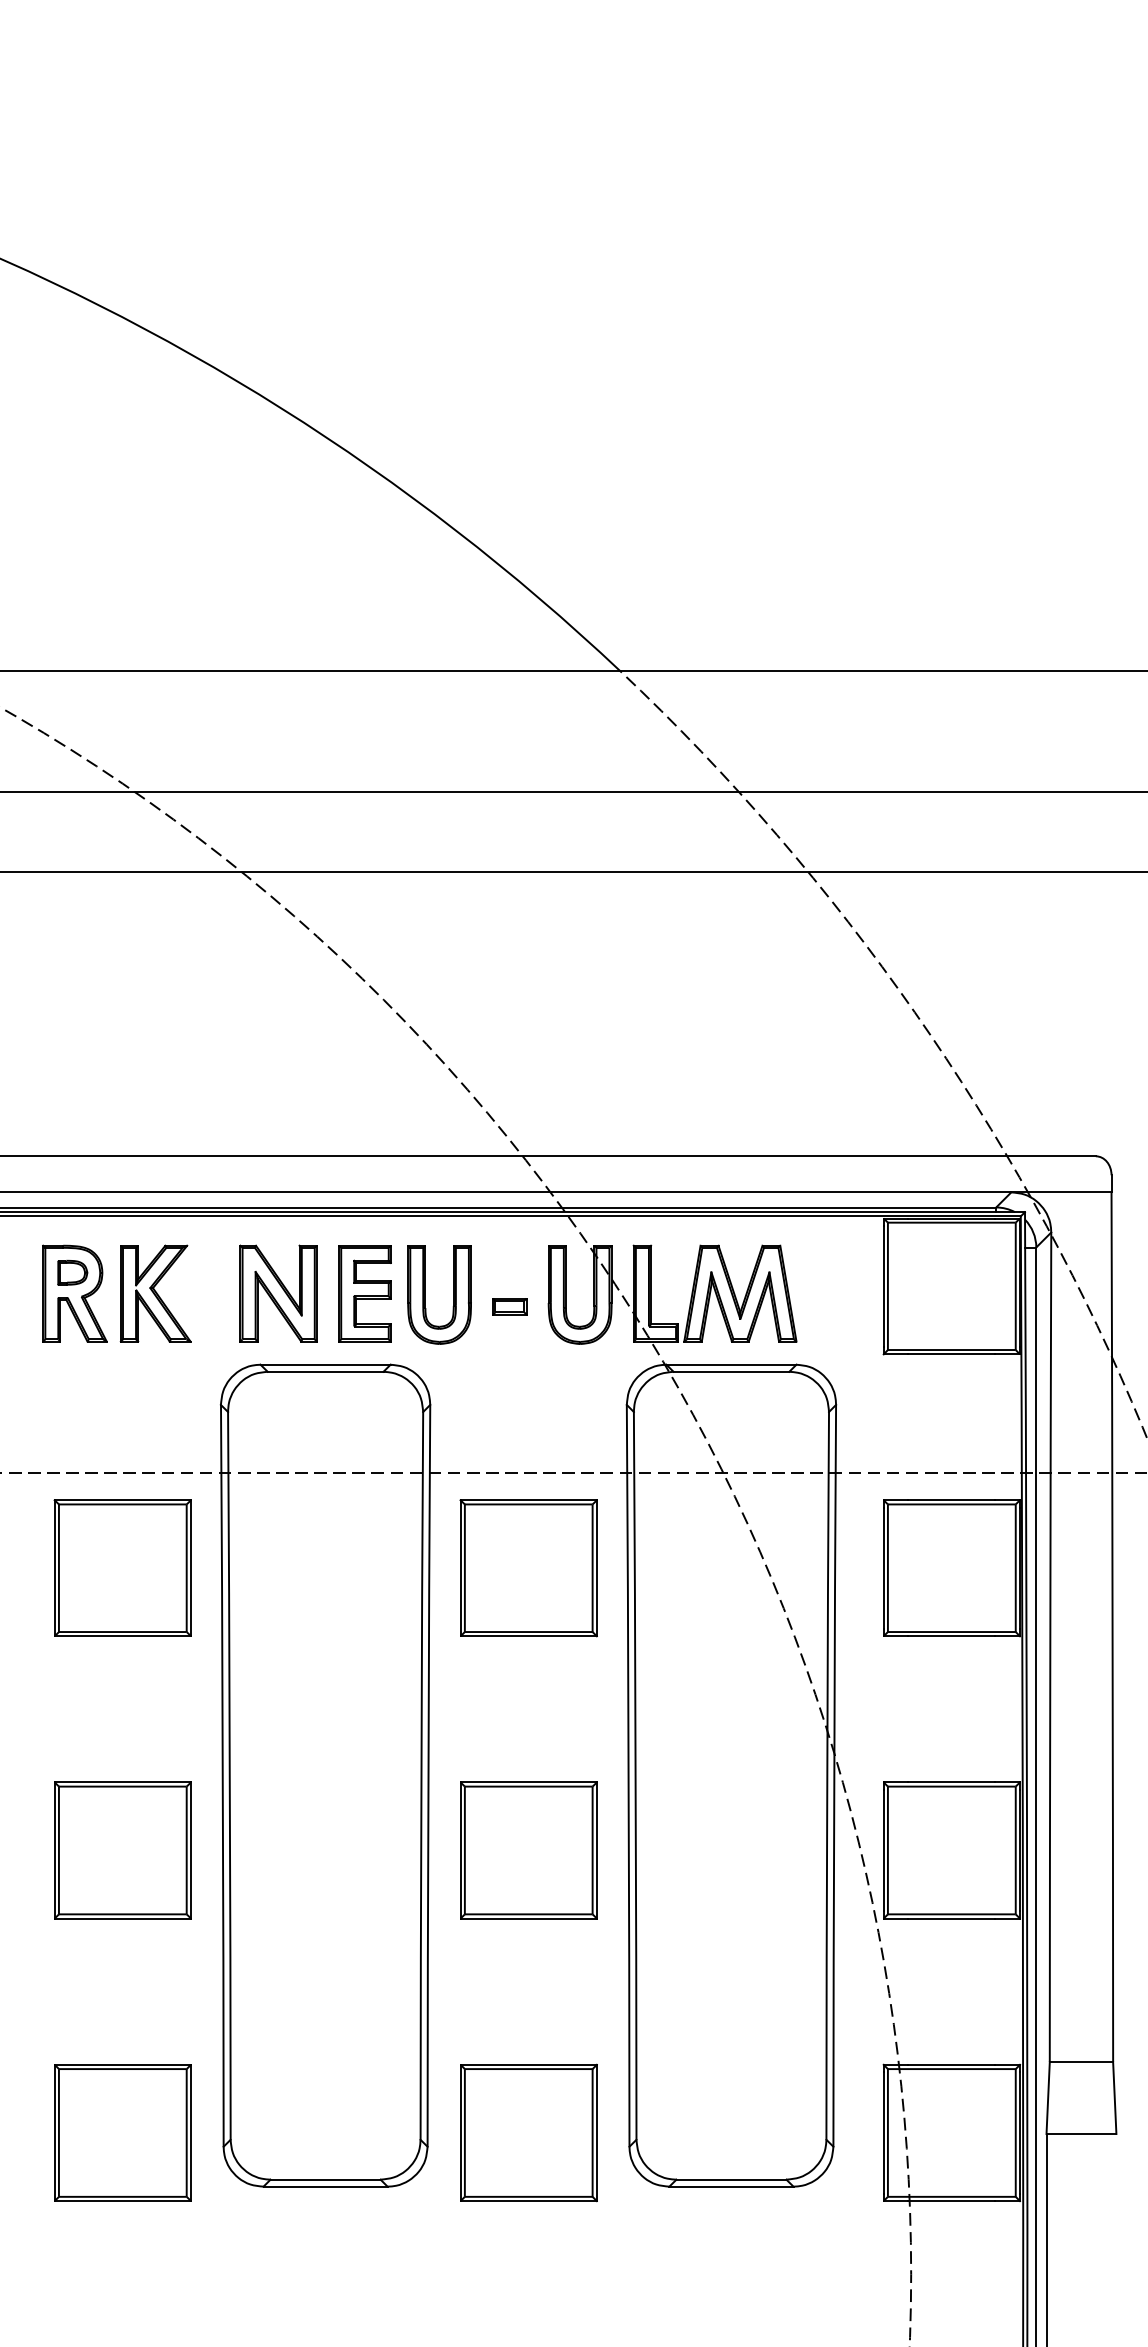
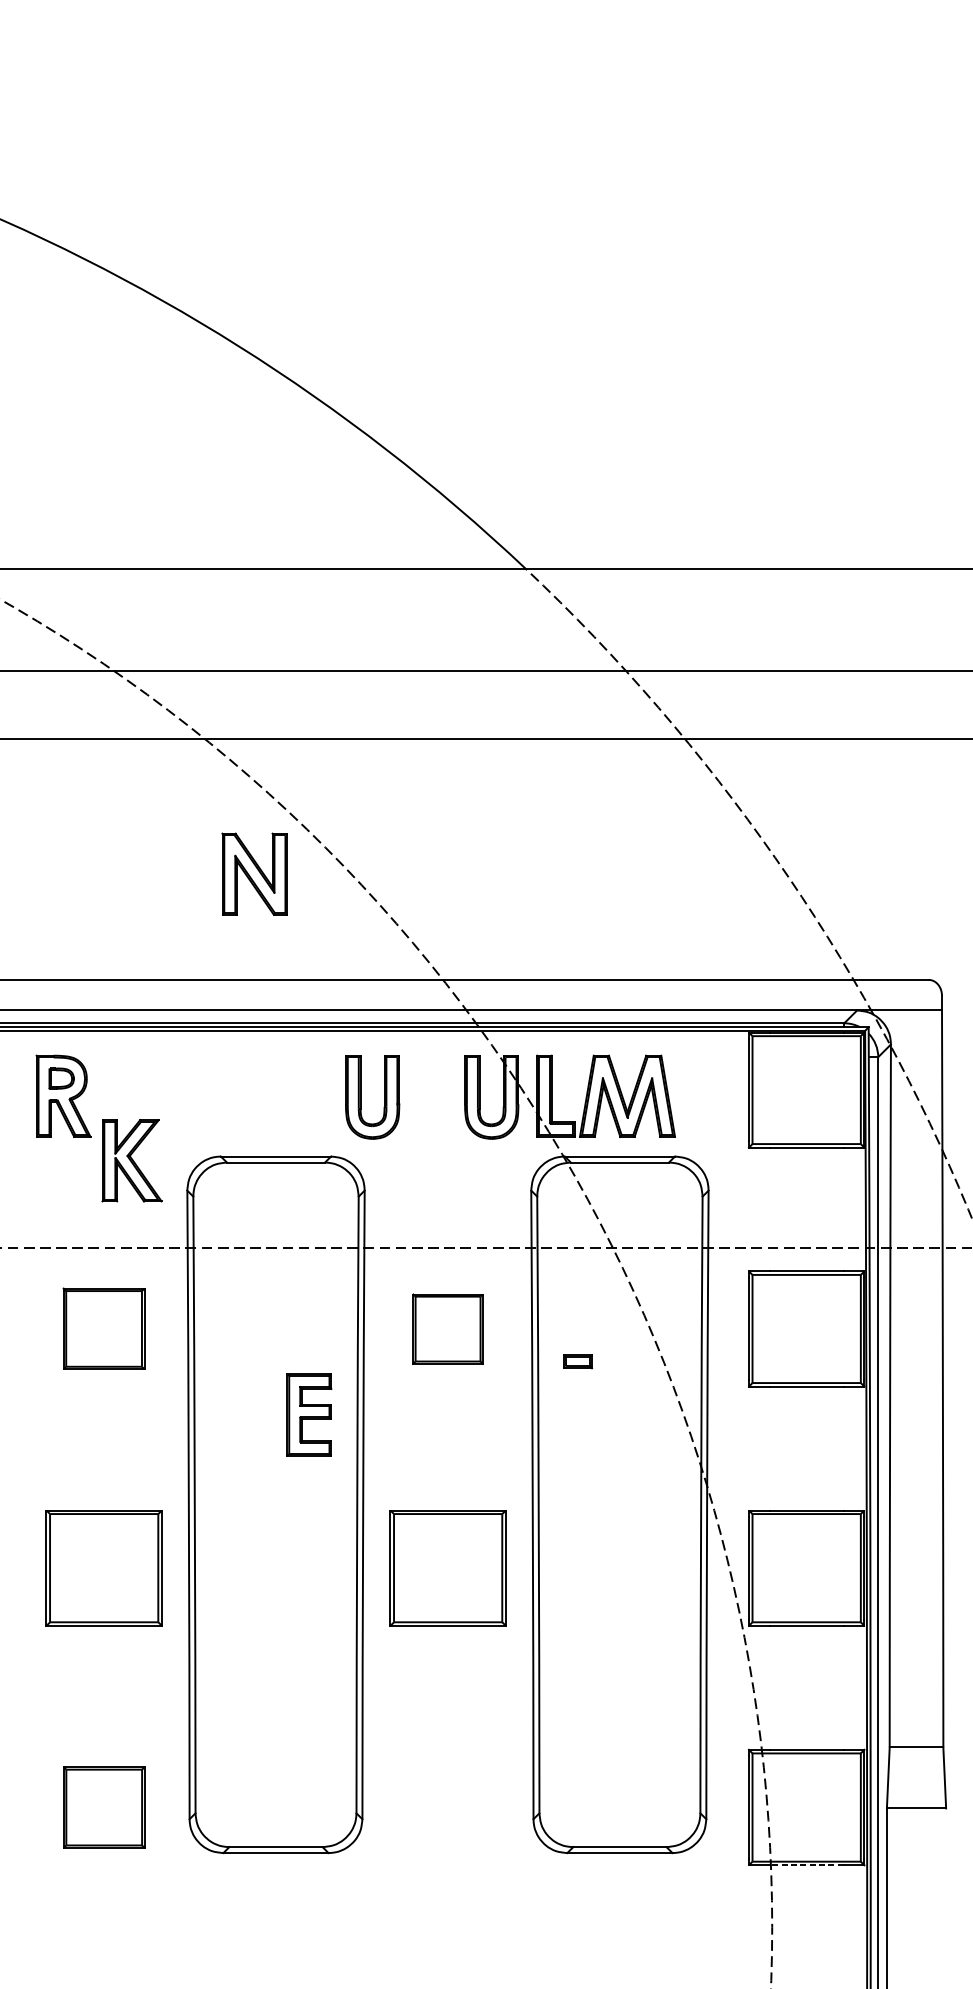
part: (155, 1293) -> (131, 1160), moved
part: (278, 1293) -> (254, 874), moved
part: (364, 1293) -> (308, 1414), moved
part: (509, 1306) -> (577, 1361), moved
part: (122, 1567) -> (103, 1328), size x0.7
part: (528, 1568) -> (447, 1329), size x0.6
part: (122, 2132) -> (103, 1807), size x0.7
part: (528, 2132) -> (447, 1807), removed
line: (951, 2201) -> (806, 1865), solid -> dashed

